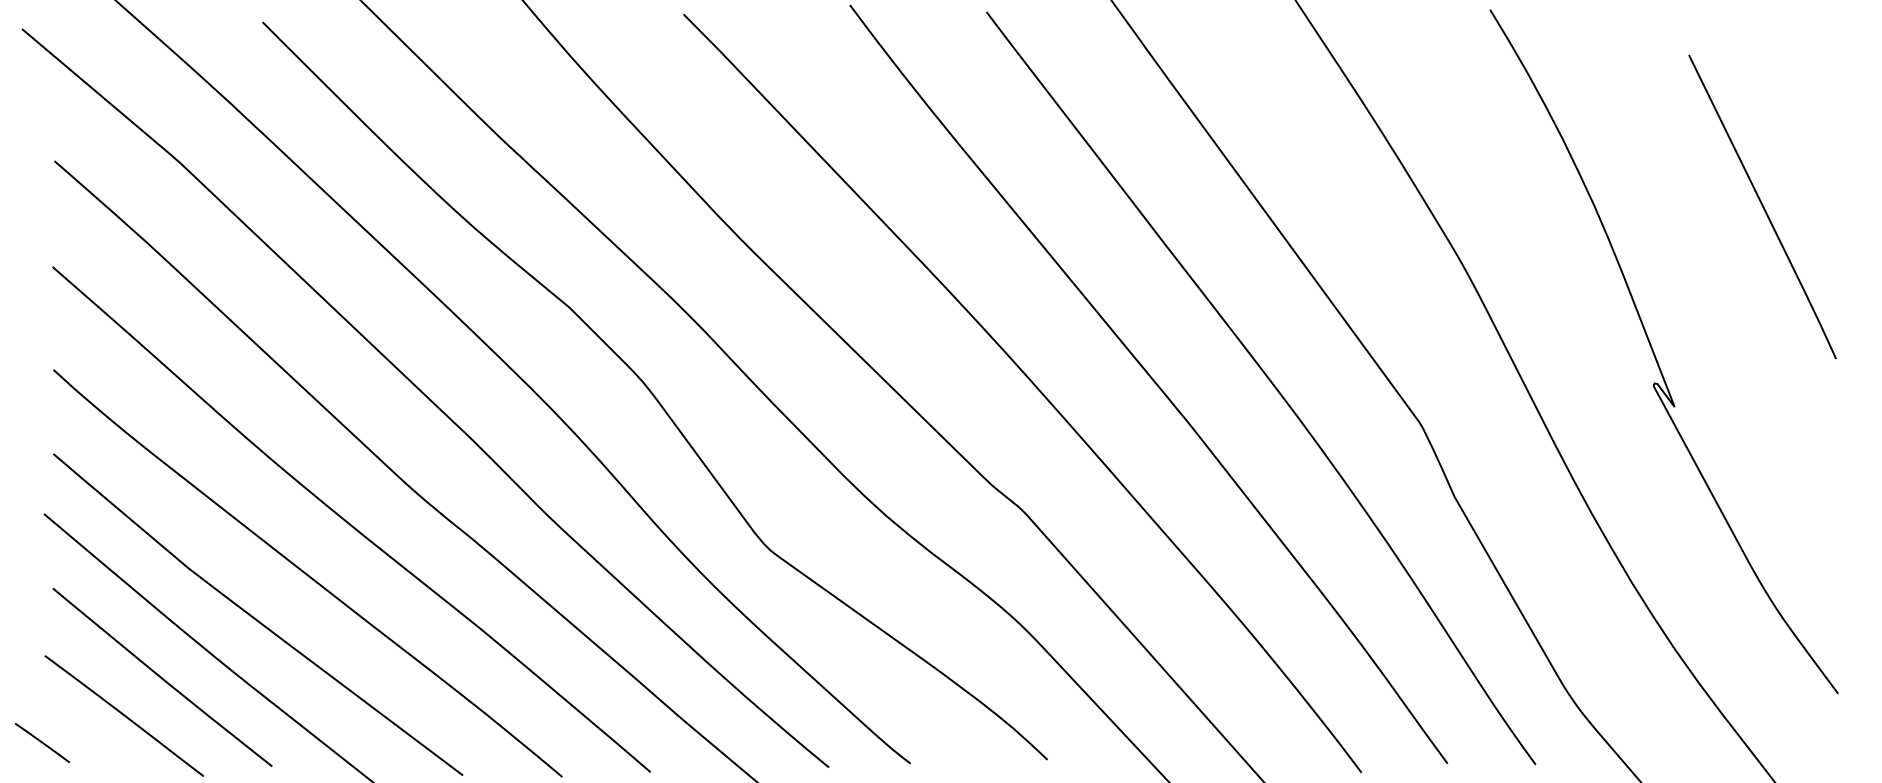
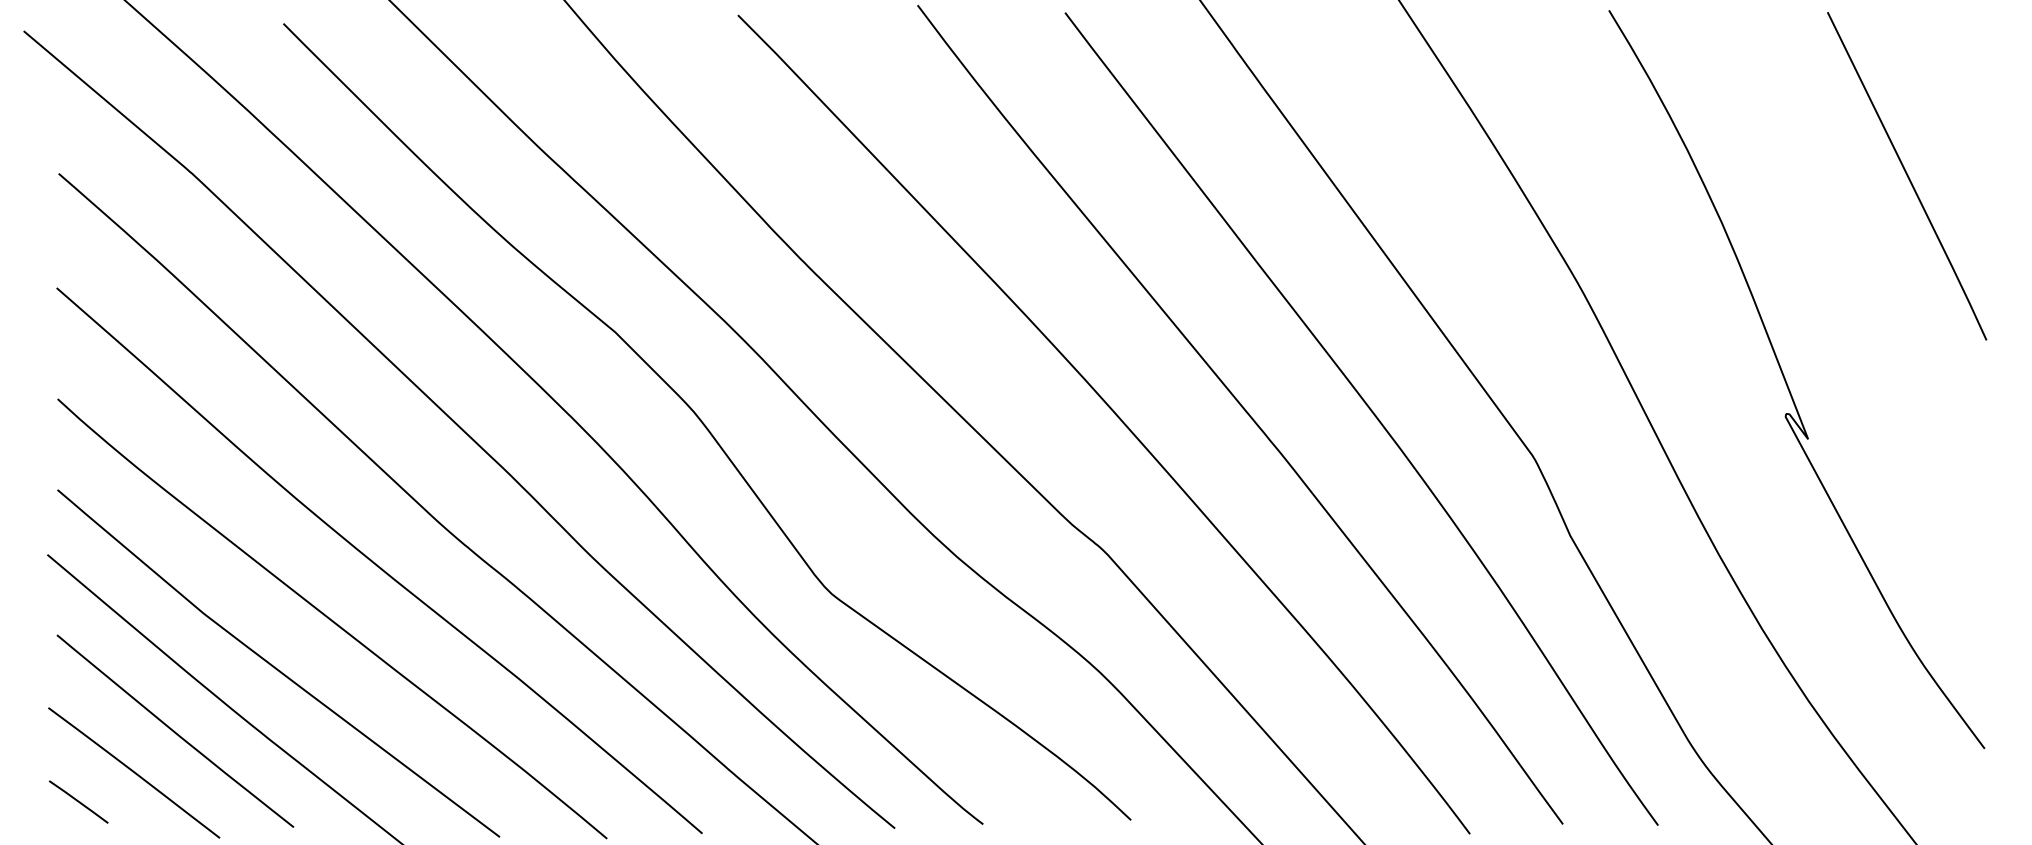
line: (1762, 207) -> (1907, 176), moved
line: (42, 742) -> (78, 801), moved

